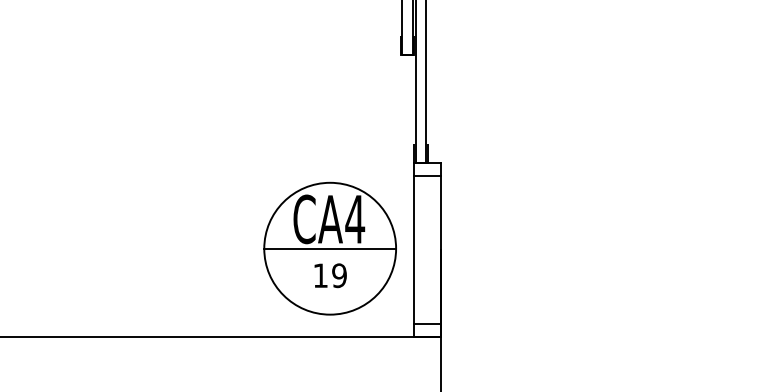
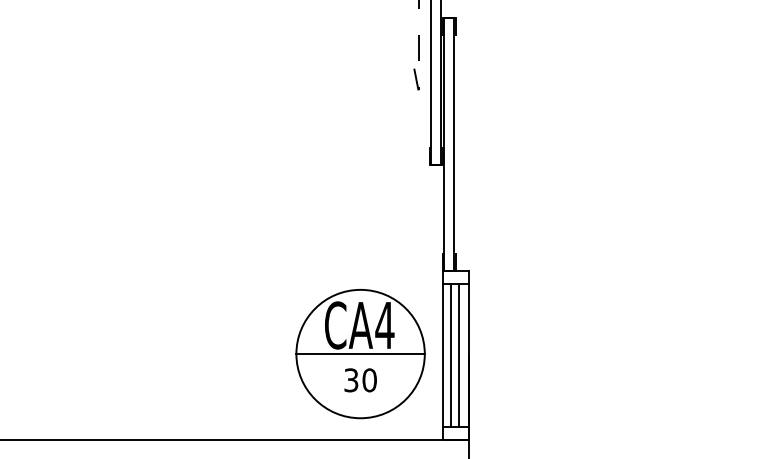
line: (423, 250) -> (451, 355), added
line: (431, 250) -> (459, 355), added
text: (330, 275) -> (360, 380), 19 -> 30

